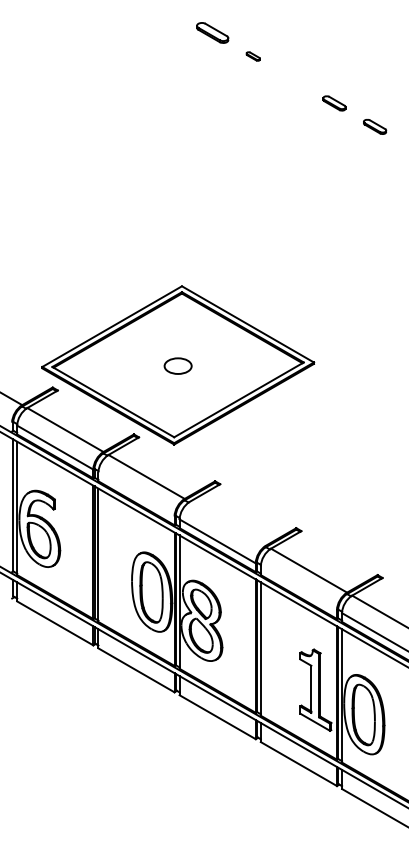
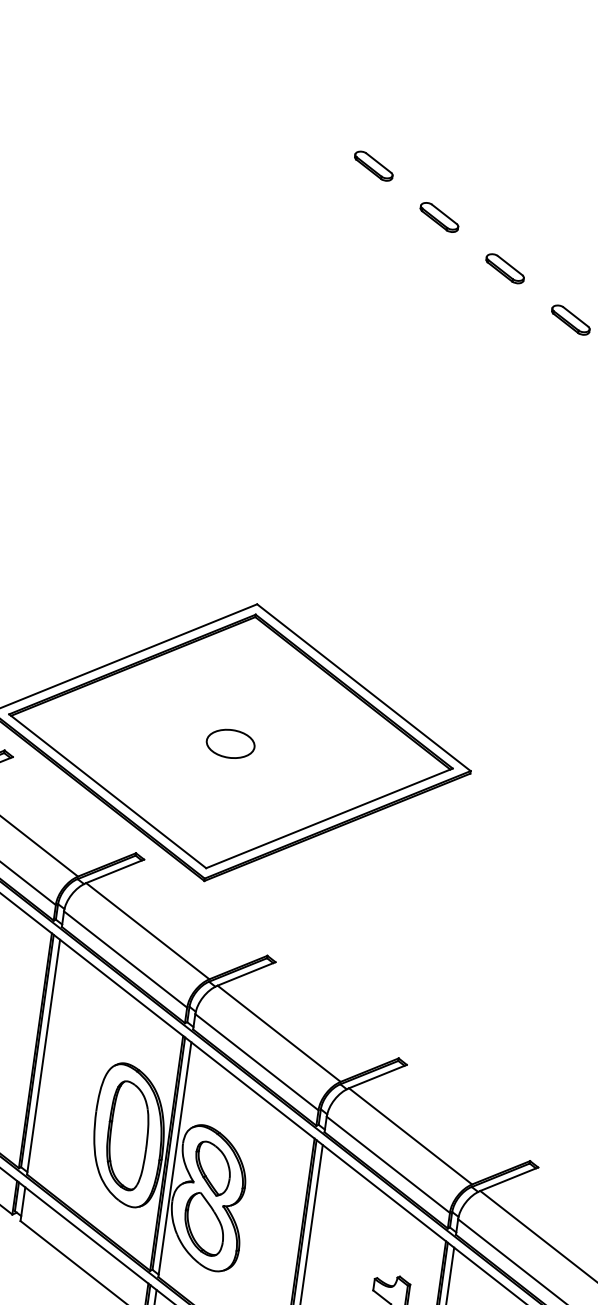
part: (212, 33) -> (373, 166), size x0.71
part: (253, 56) -> (439, 217), size x1.67
part: (293, 79) -> (504, 267), added
line: (136, 494) -> (125, 959), added
line: (227, 523) -> (278, 1033), added
line: (298, 588) -> (387, 1165), added

